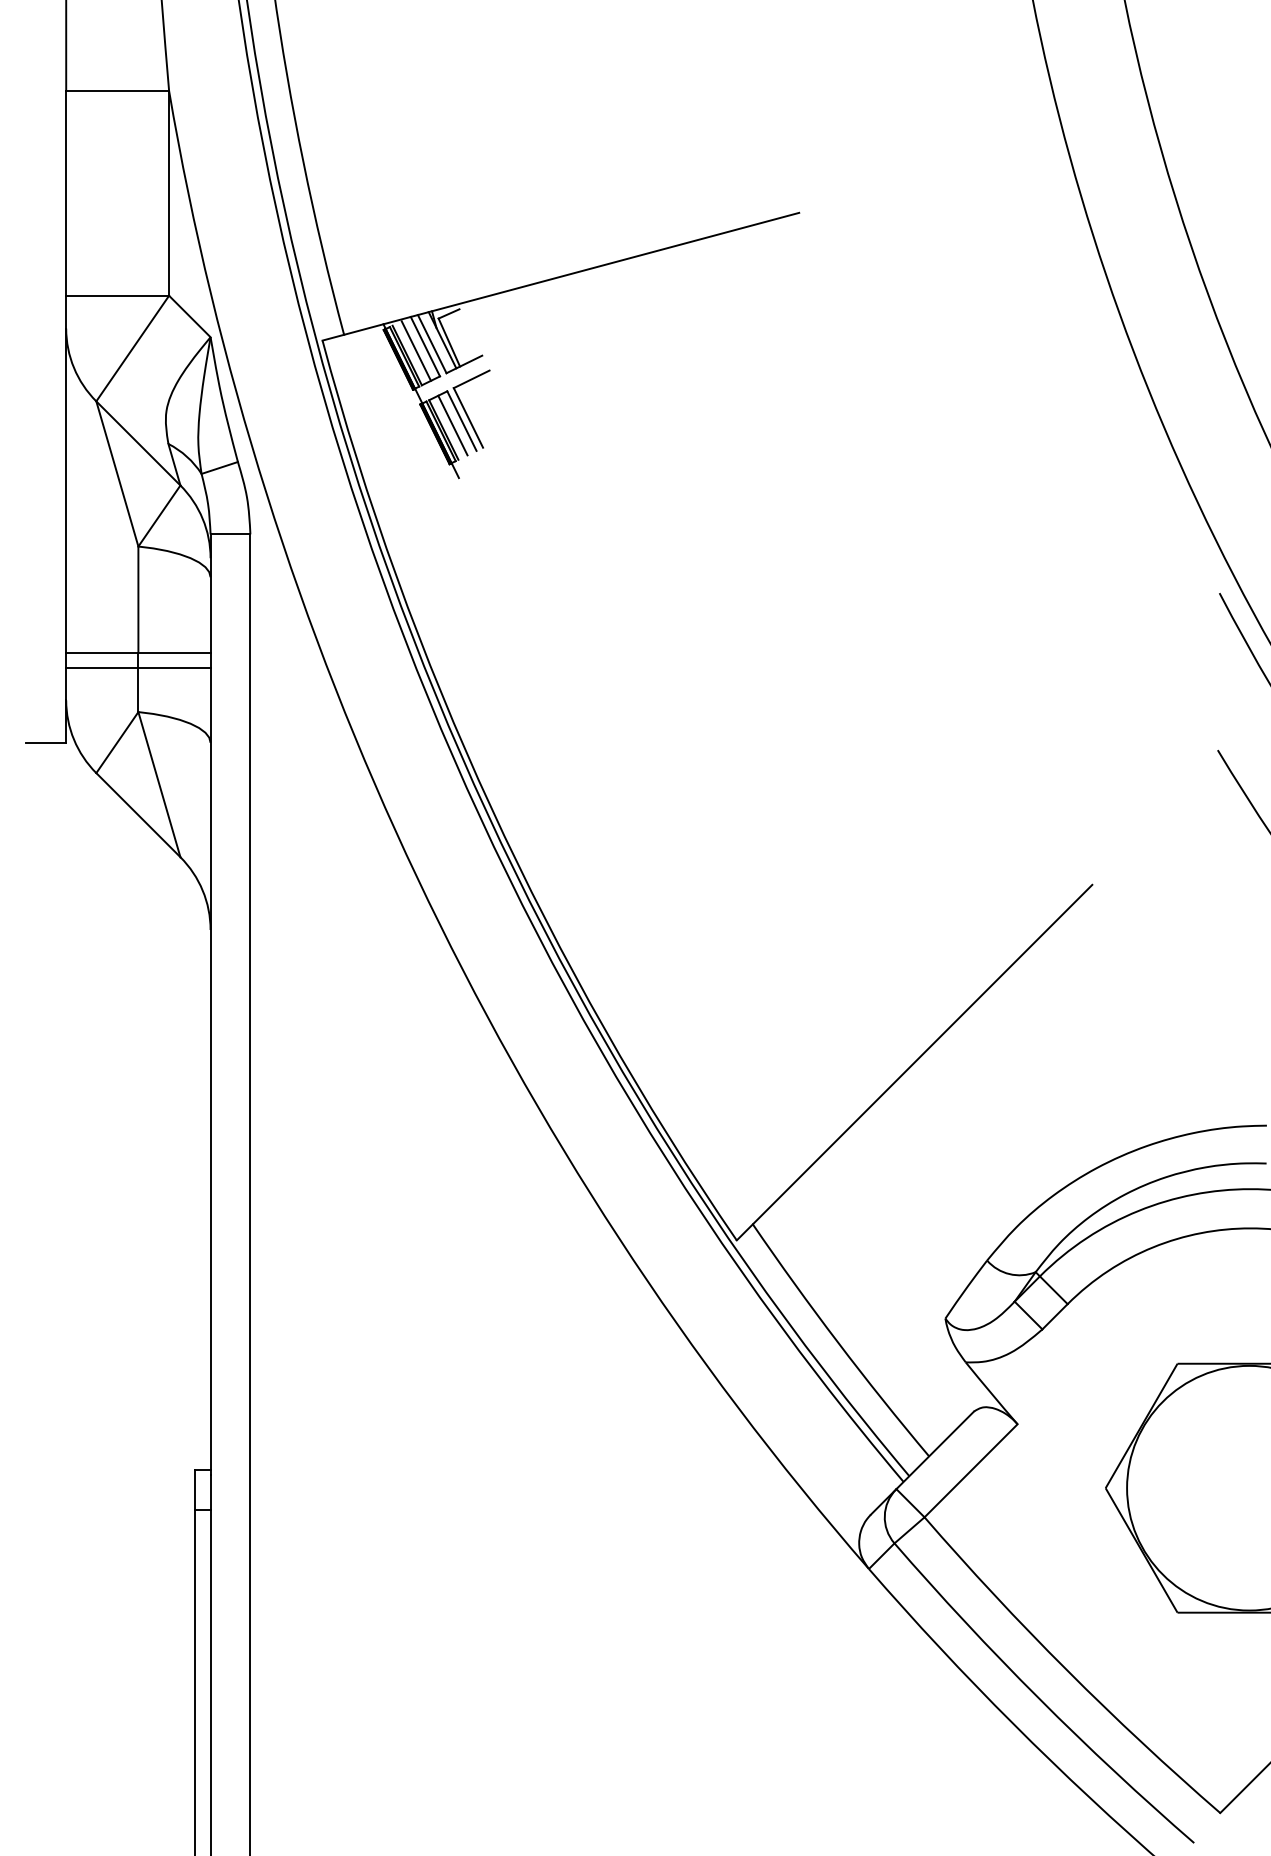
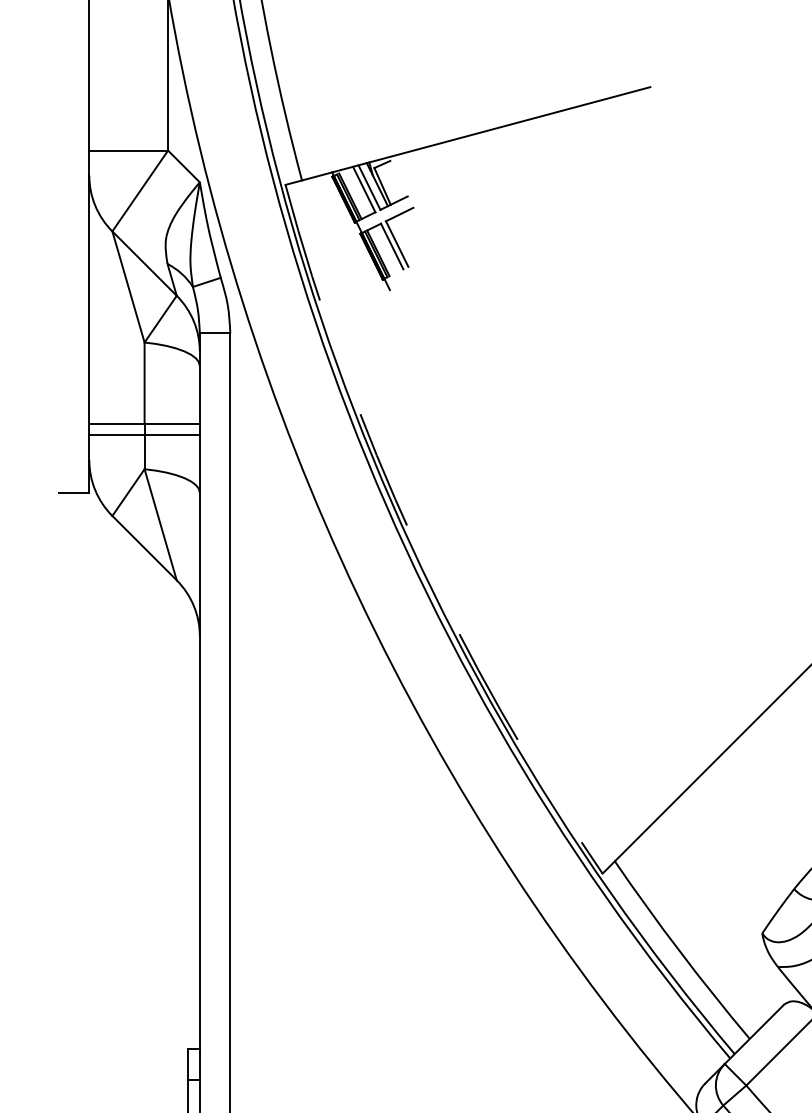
line: (415, 350) -> (356, 192), removed
line: (452, 425) -> (384, 249), removed
arc: (491, 808) -> (414, 543), solid -> dashed

